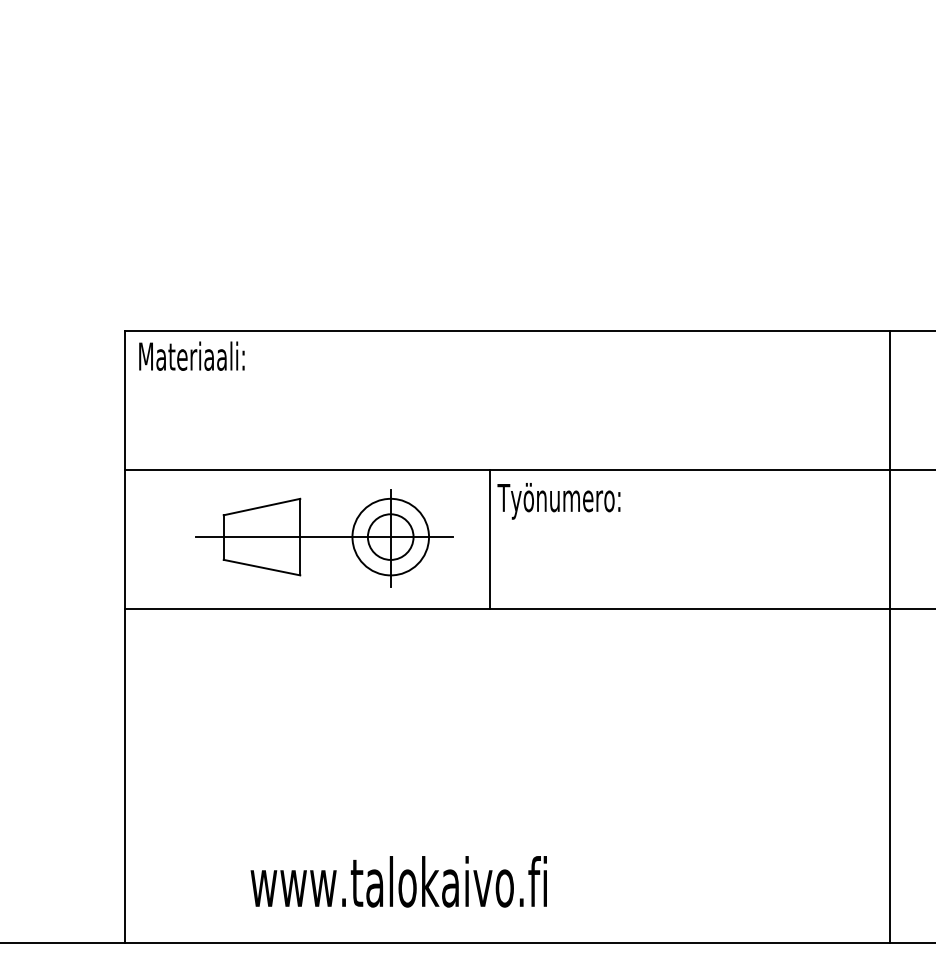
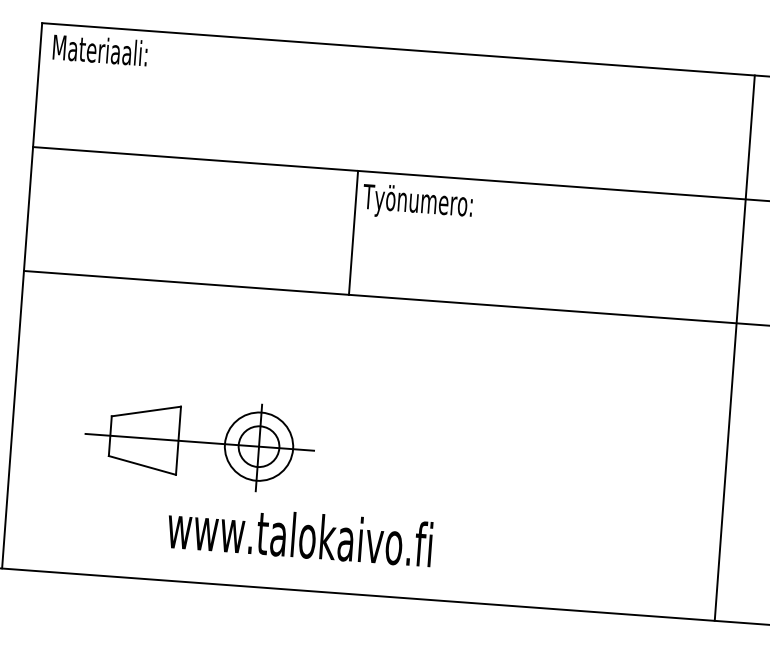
part: (324, 538) -> (199, 443), moved
line: (890, 636) -> (735, 347), moved
text: (398, 881) -> (299, 535), moved

